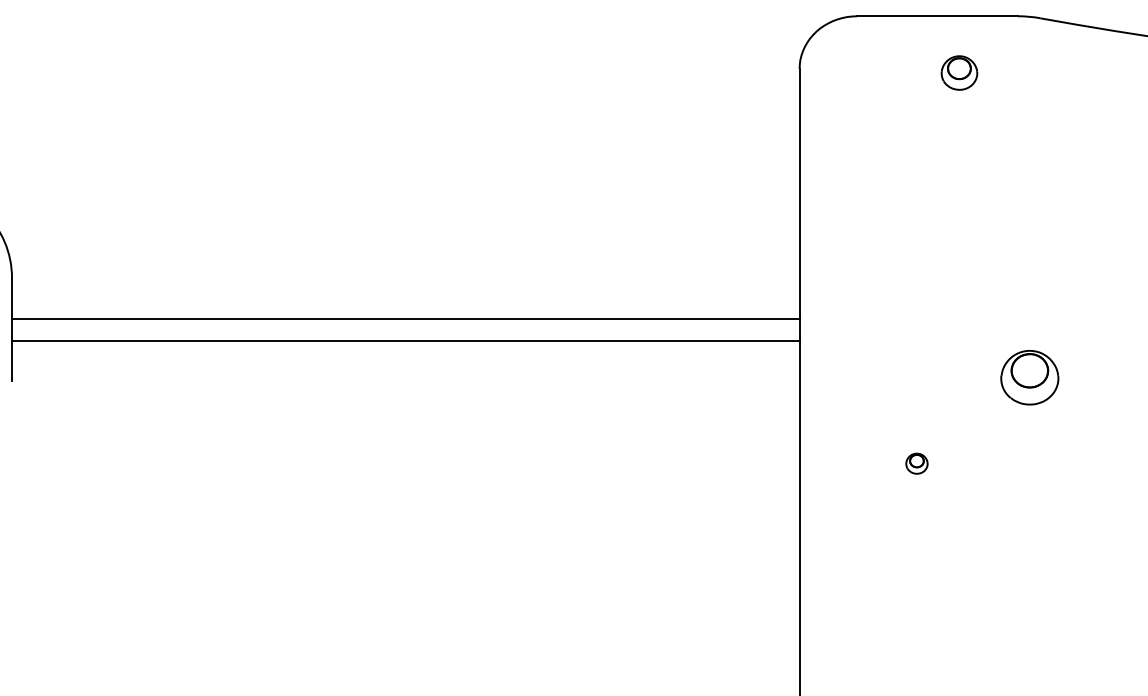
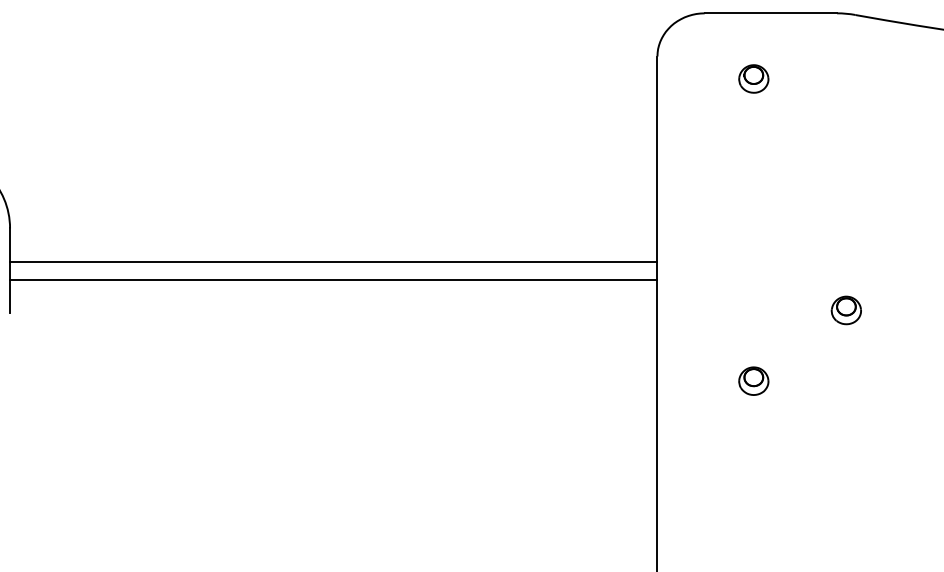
part: (959, 72) -> (753, 78), moved
part: (1028, 377) -> (845, 310), size x0.62
part: (916, 462) -> (753, 380), size x1.67

